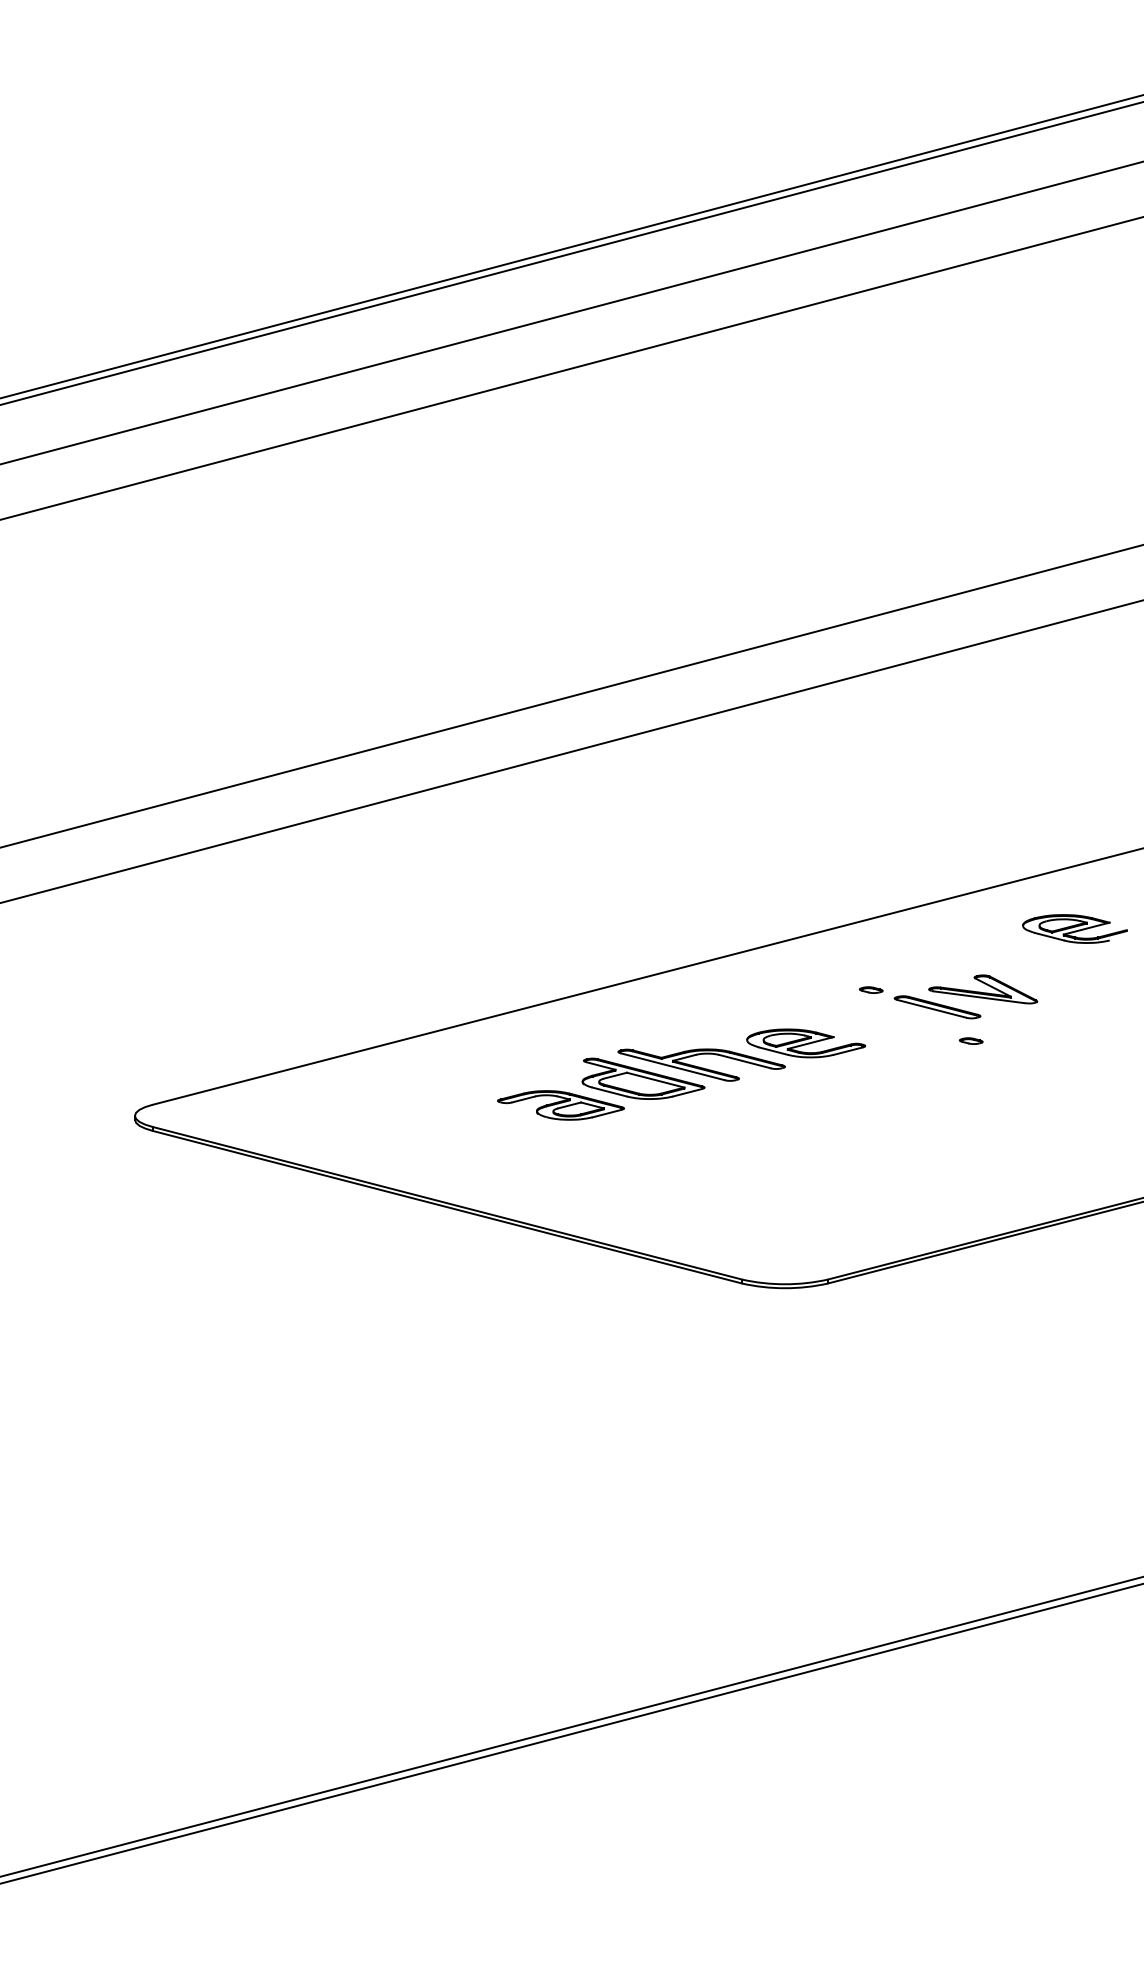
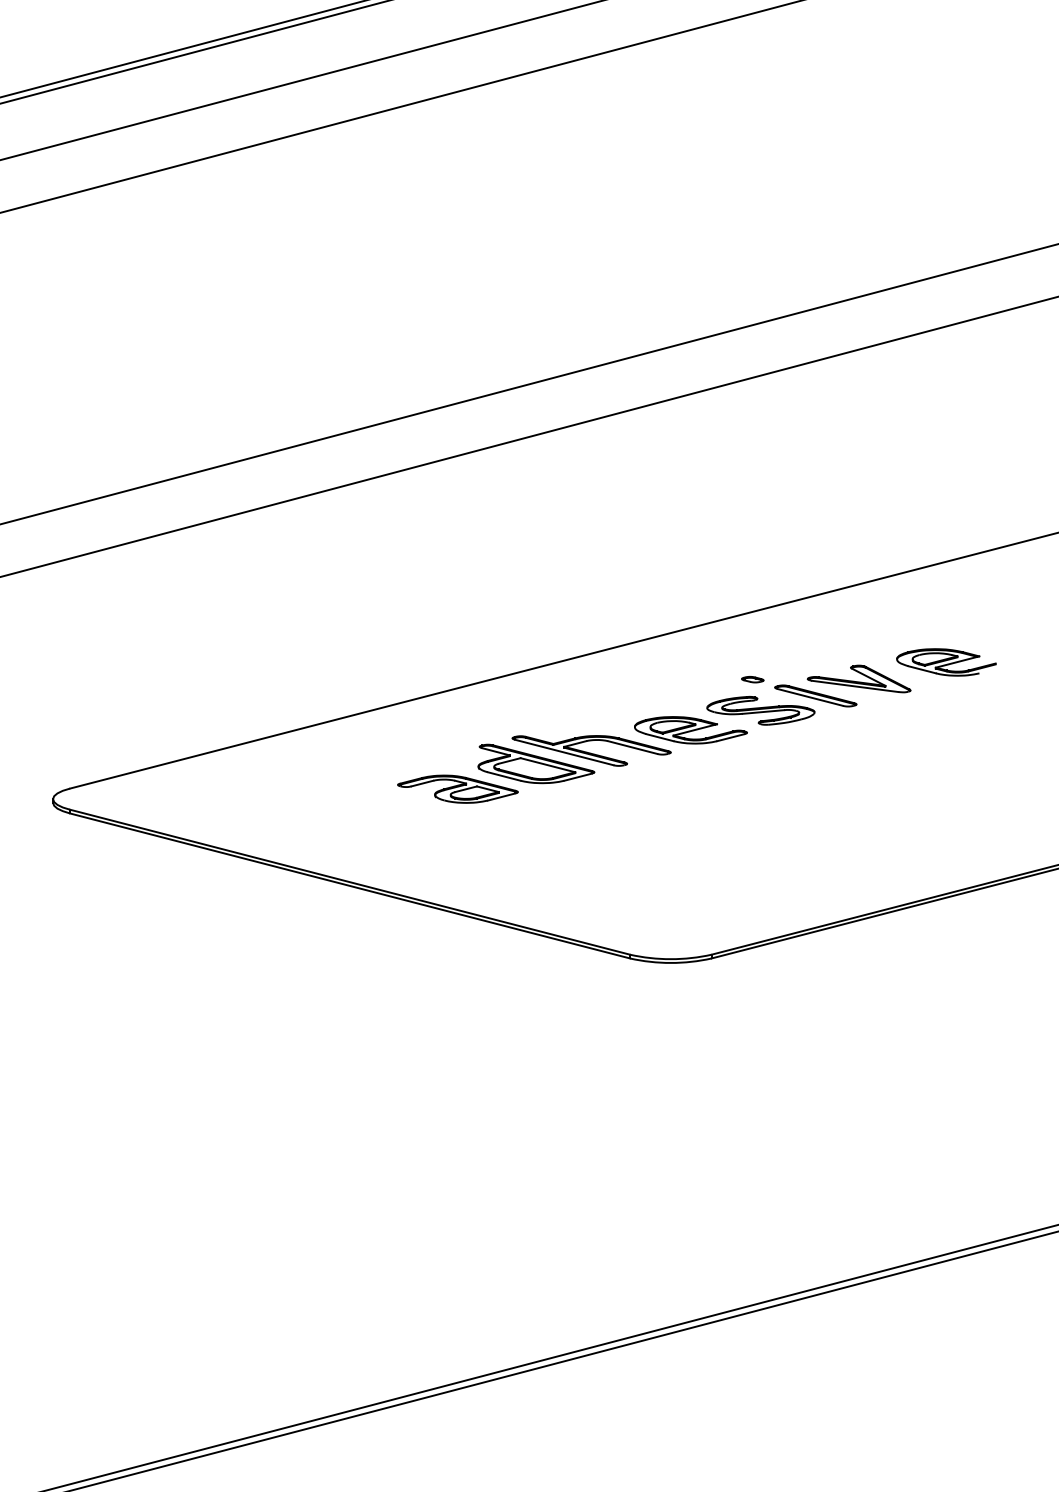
part: (1074, 928) -> (945, 661), moved
part: (879, 1022) -> (760, 710), added
part: (970, 1040) -> (847, 727), removed

